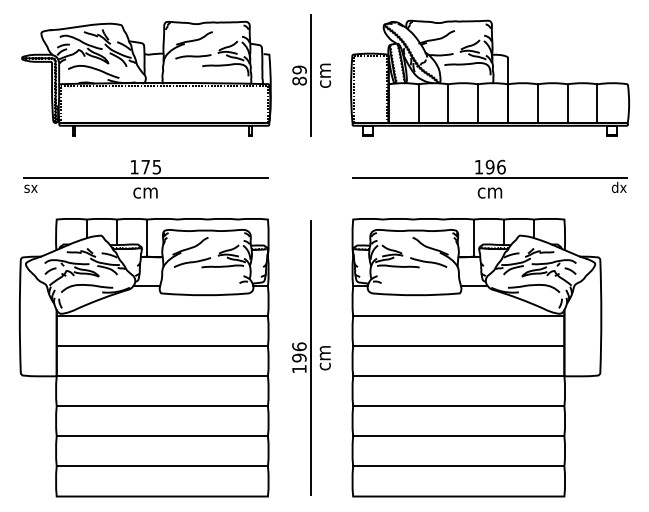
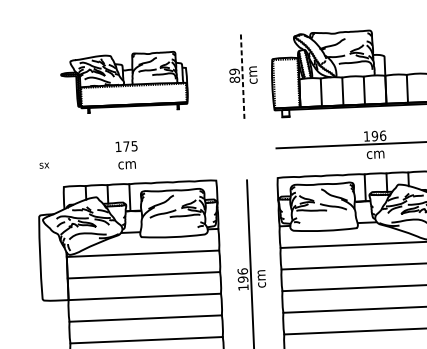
line: (310, 75) -> (242, 75), solid -> dashed
part: (146, 78) -> (124, 82), size x0.7
line: (145, 178) -> (126, 154), removed

